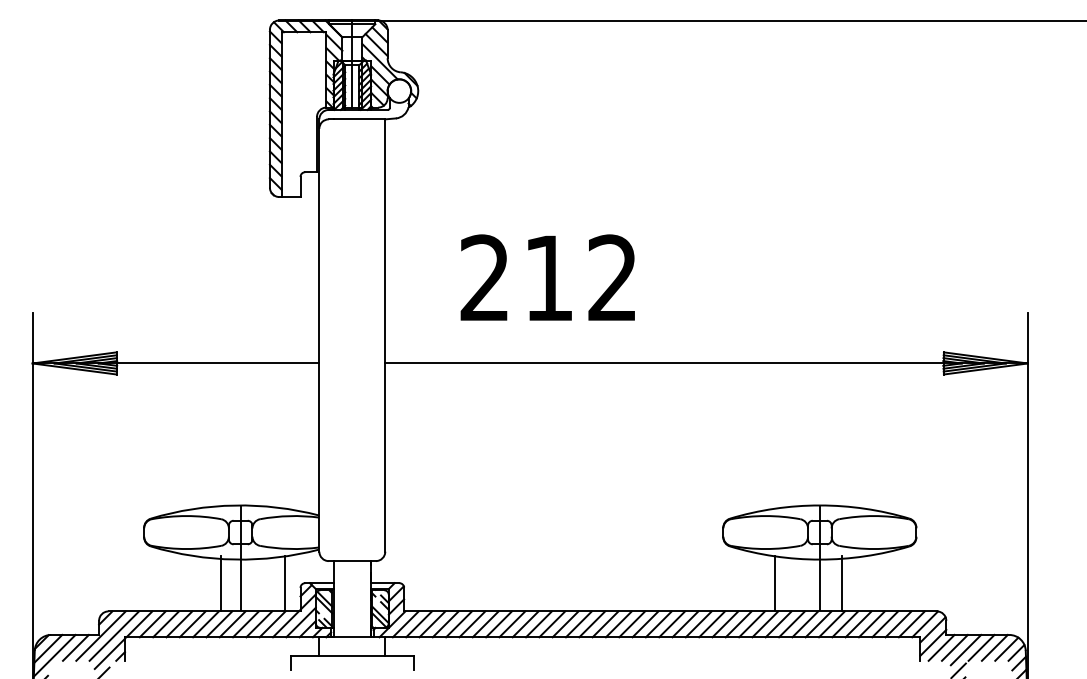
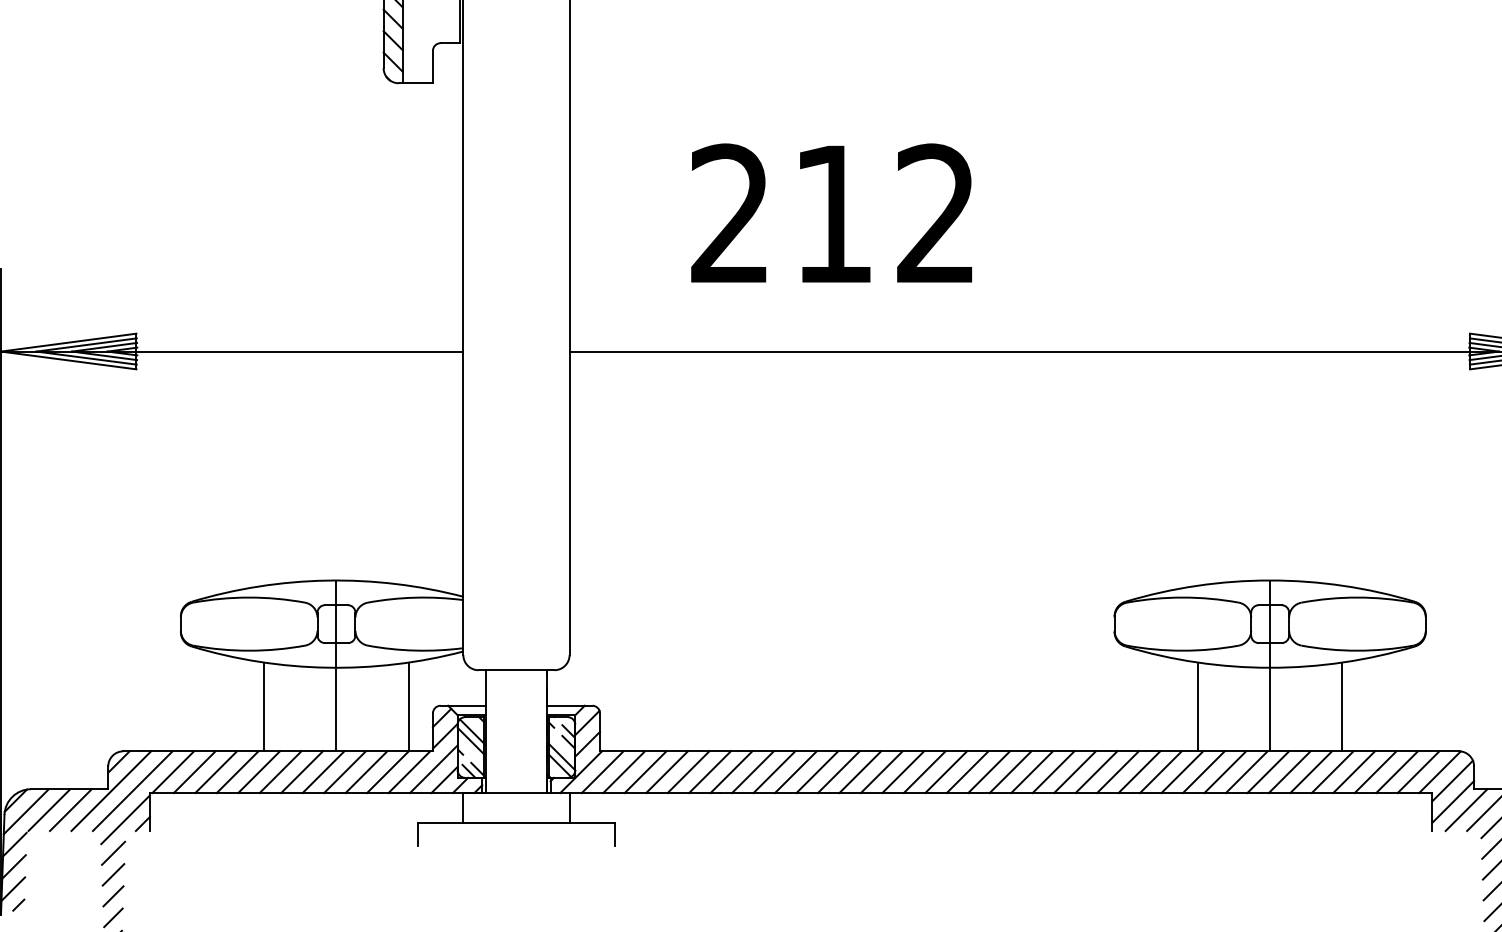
line: (220, 583) -> (263, 706), moved
line: (841, 583) -> (1342, 706), moved

